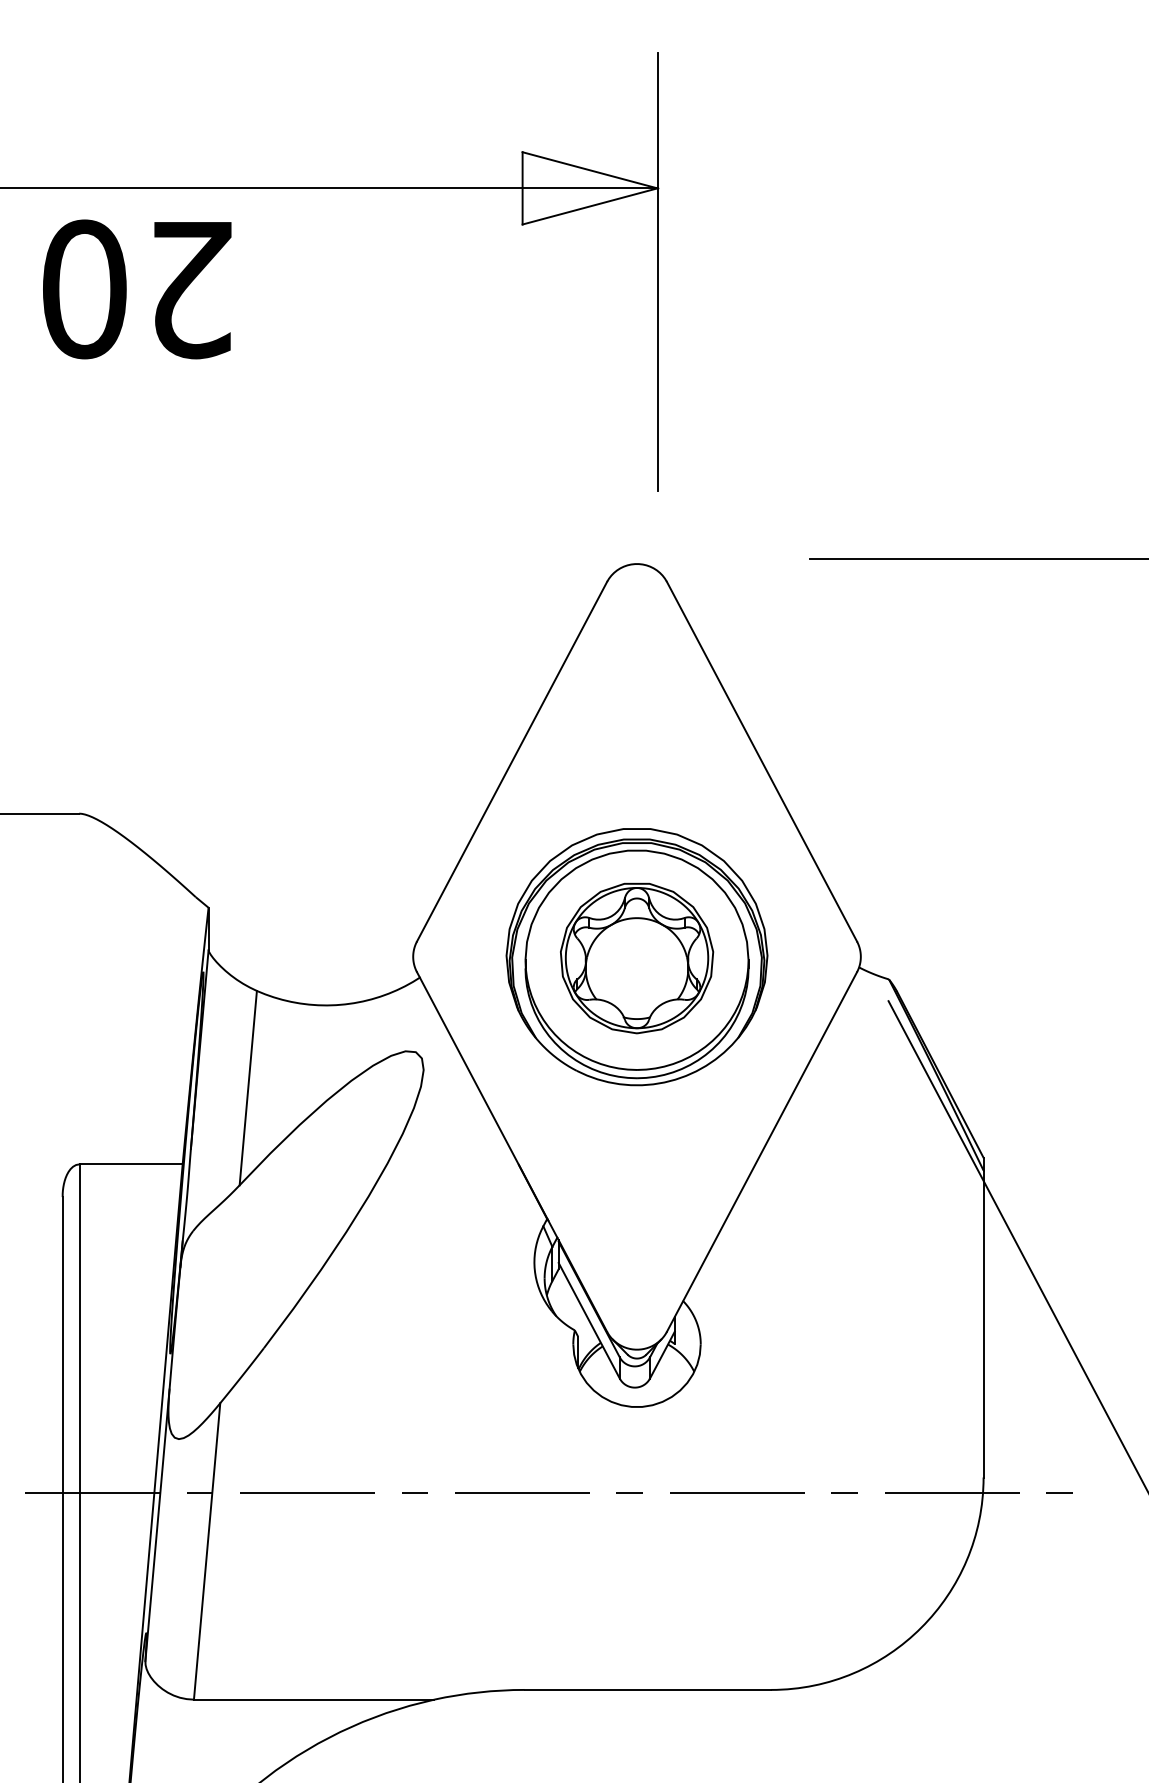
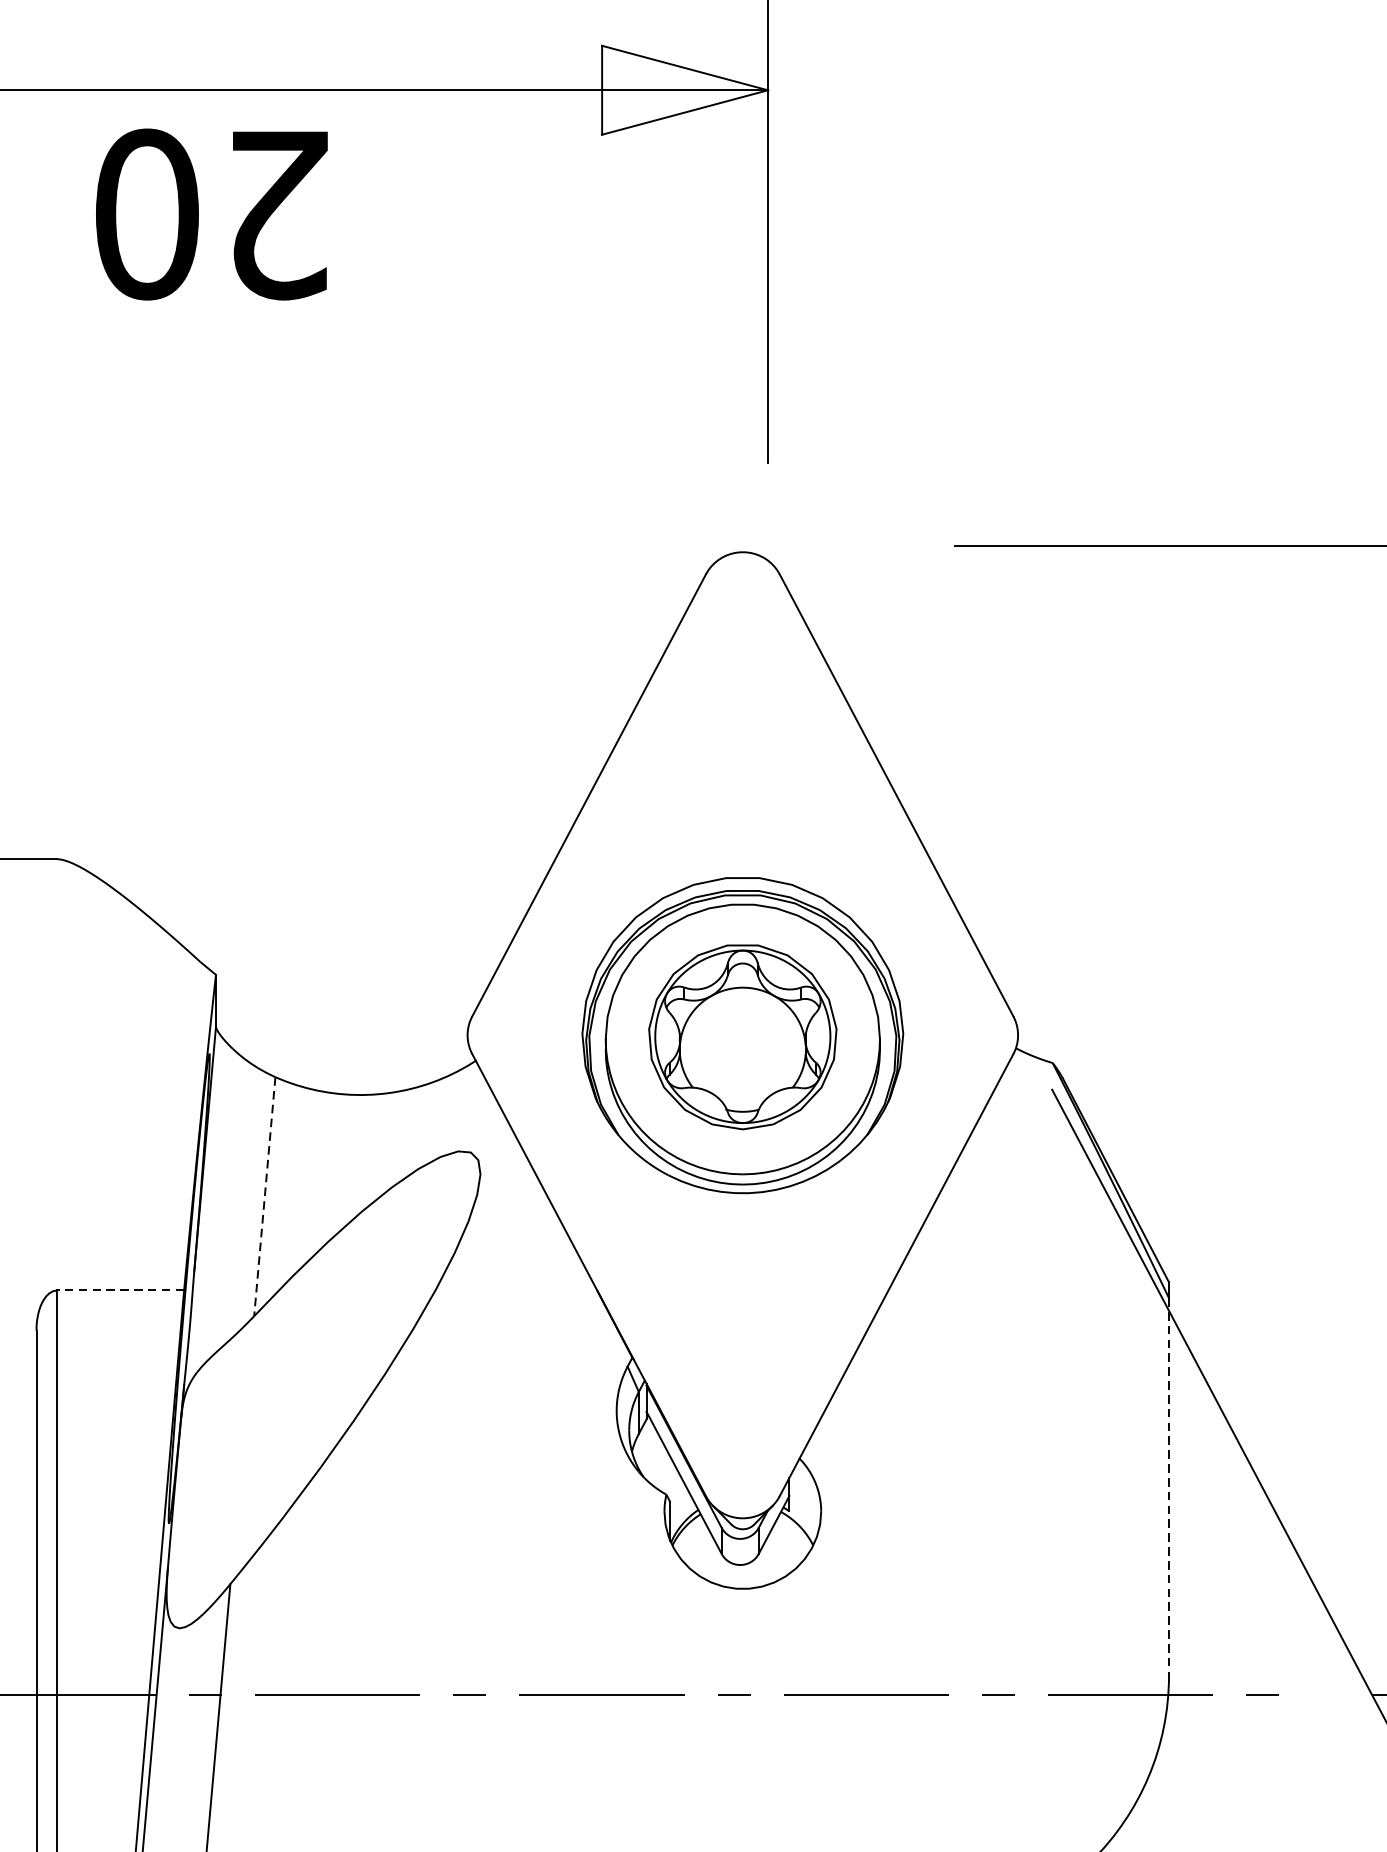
text: (137, 289) -> (212, 214), moved
line: (248, 1088) -> (265, 1197), solid -> dashed
line: (131, 1164) -> (121, 1290), solid -> dashed
line: (983, 1324) -> (1168, 1487), solid -> dashed

